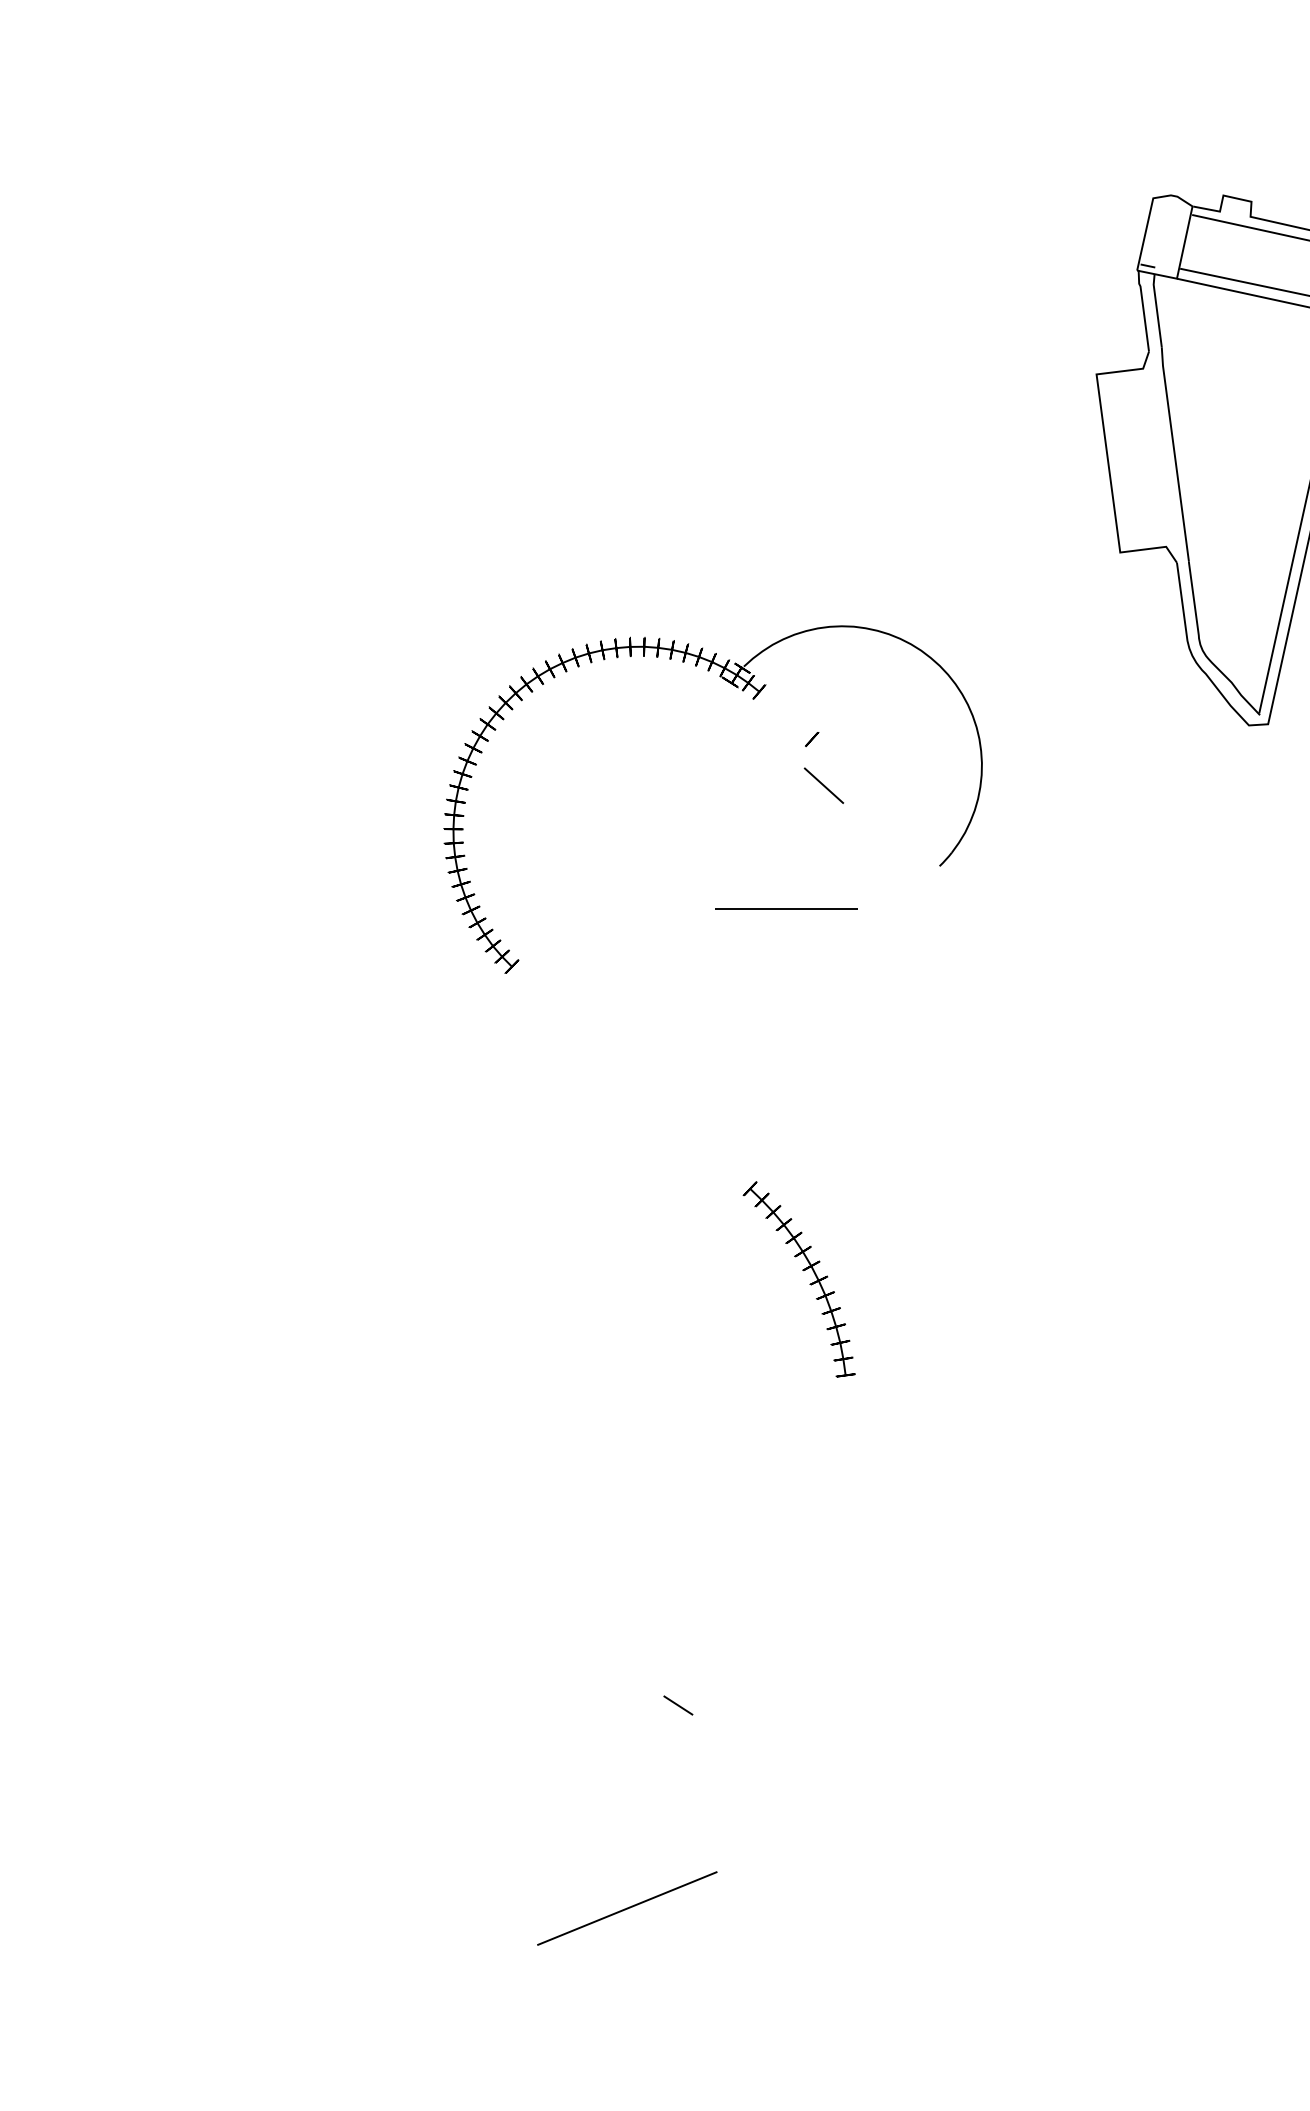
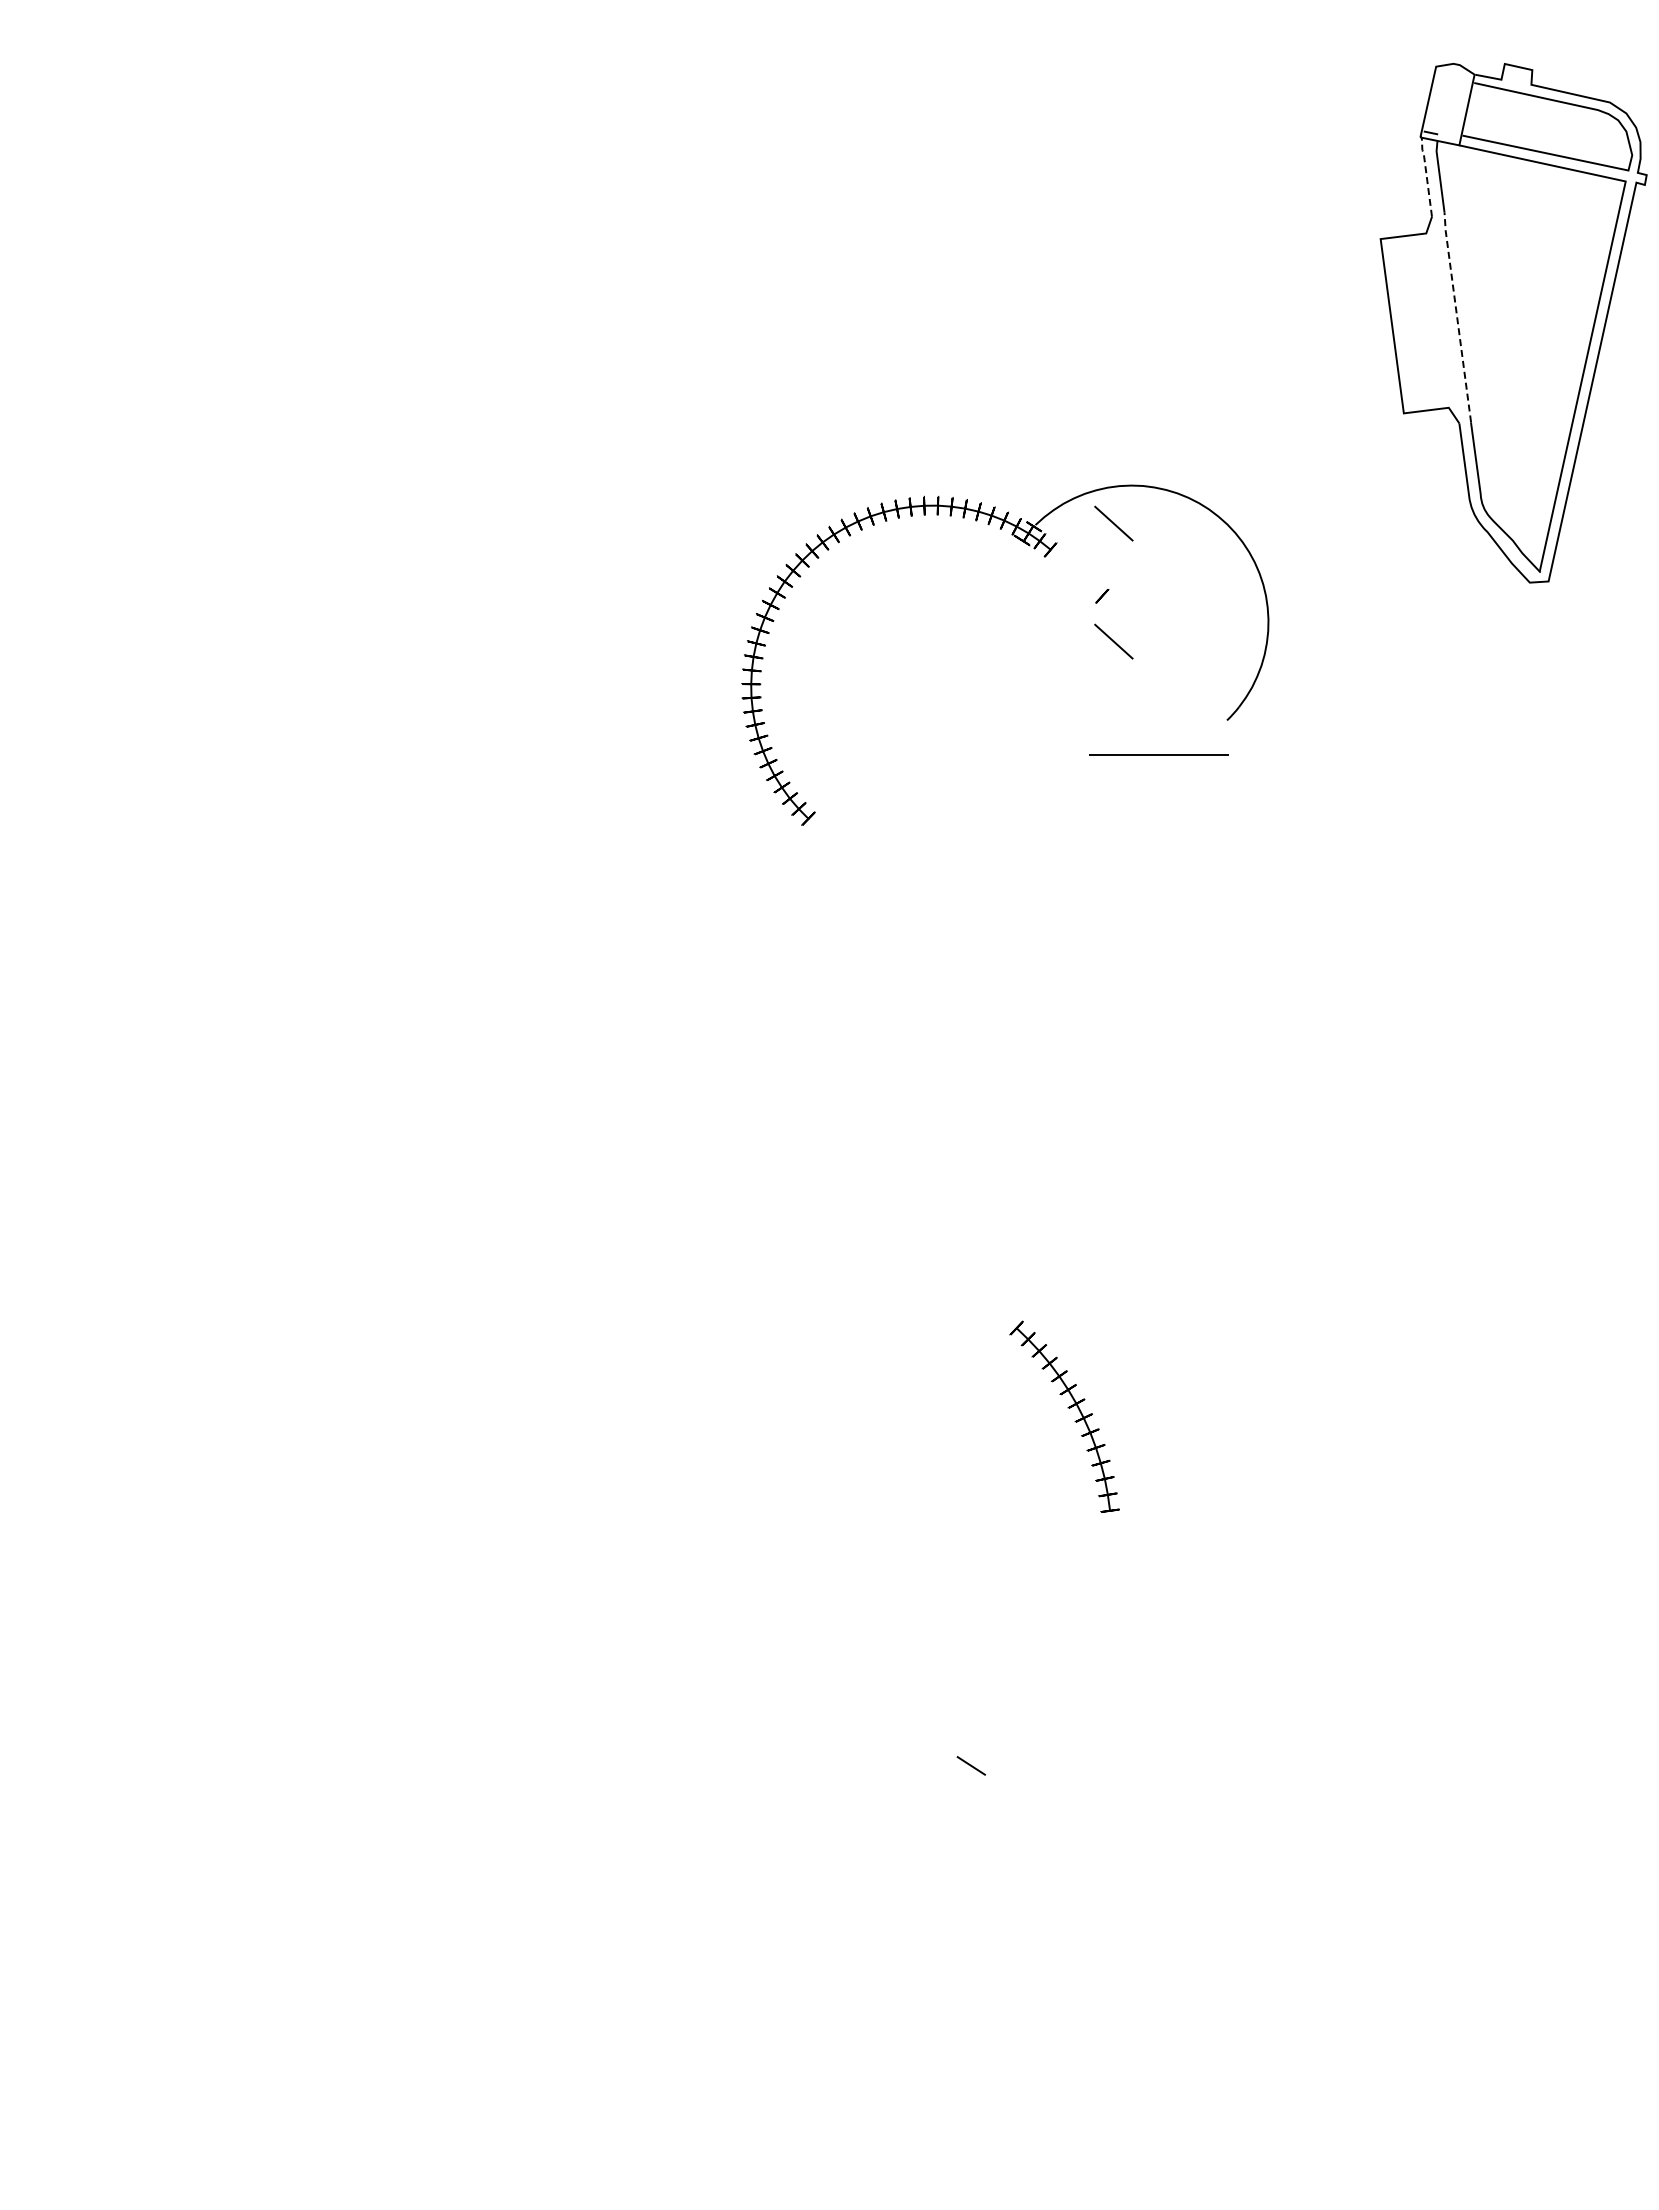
line: (1143, 309) -> (1426, 175), solid -> dashed
line: (1175, 453) -> (1457, 316), solid -> dashed
line: (823, 665) -> (1113, 523), added
line: (786, 908) -> (1158, 754), moved
part: (802, 1270) -> (1067, 1408), moved
line: (677, 1705) -> (970, 1765), moved
line: (627, 1908) -> (921, 1740), removed

